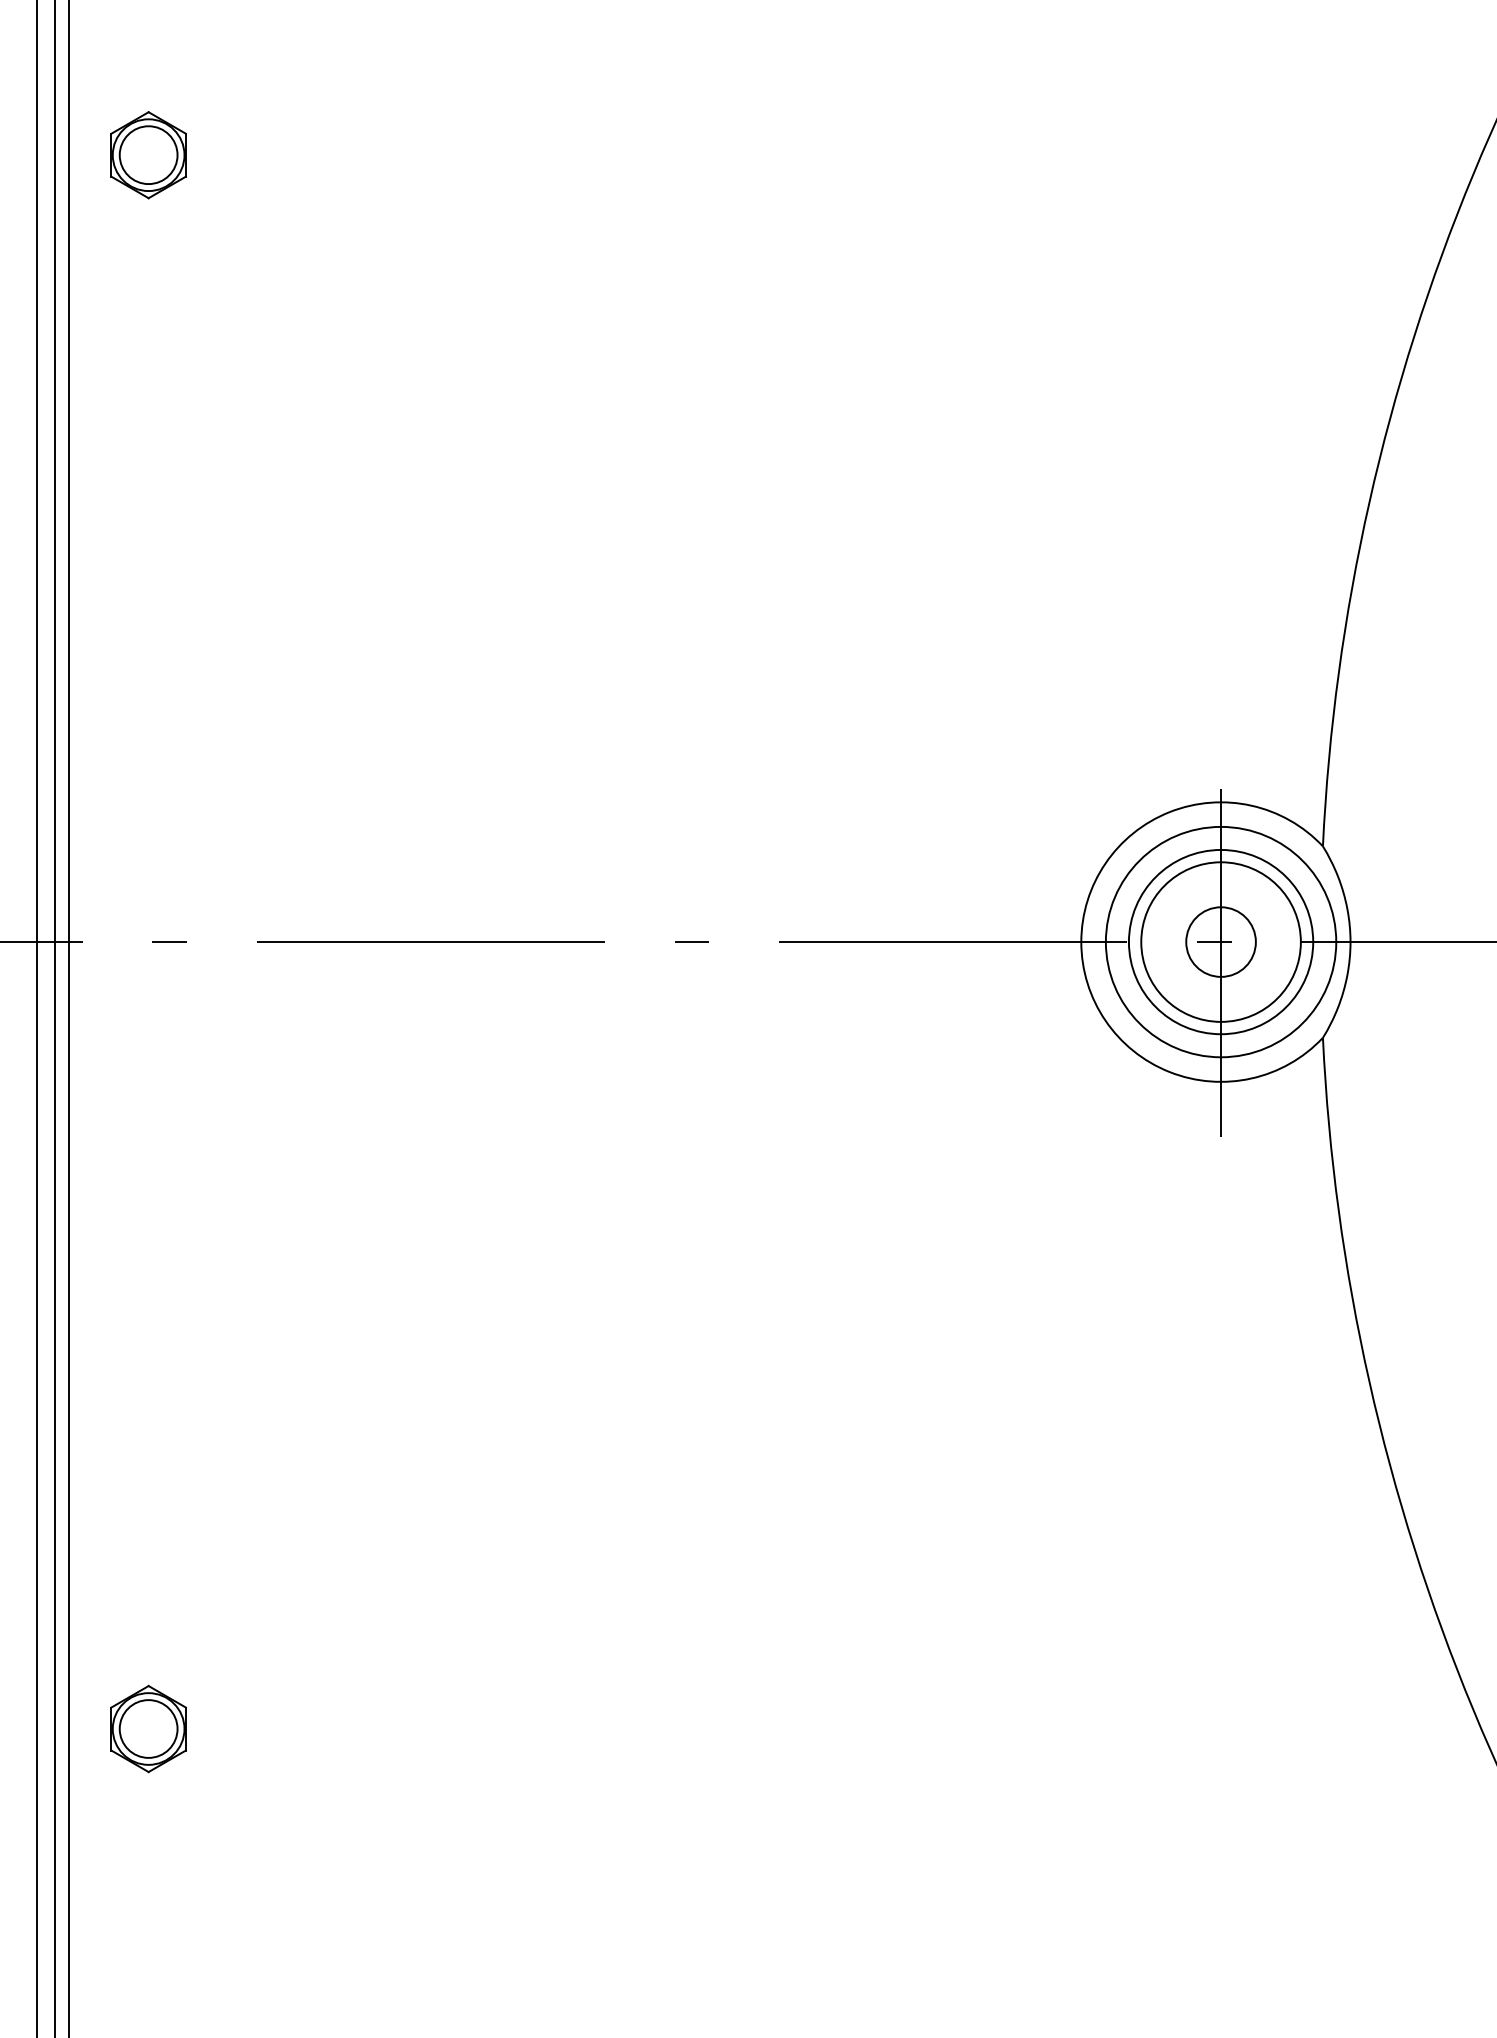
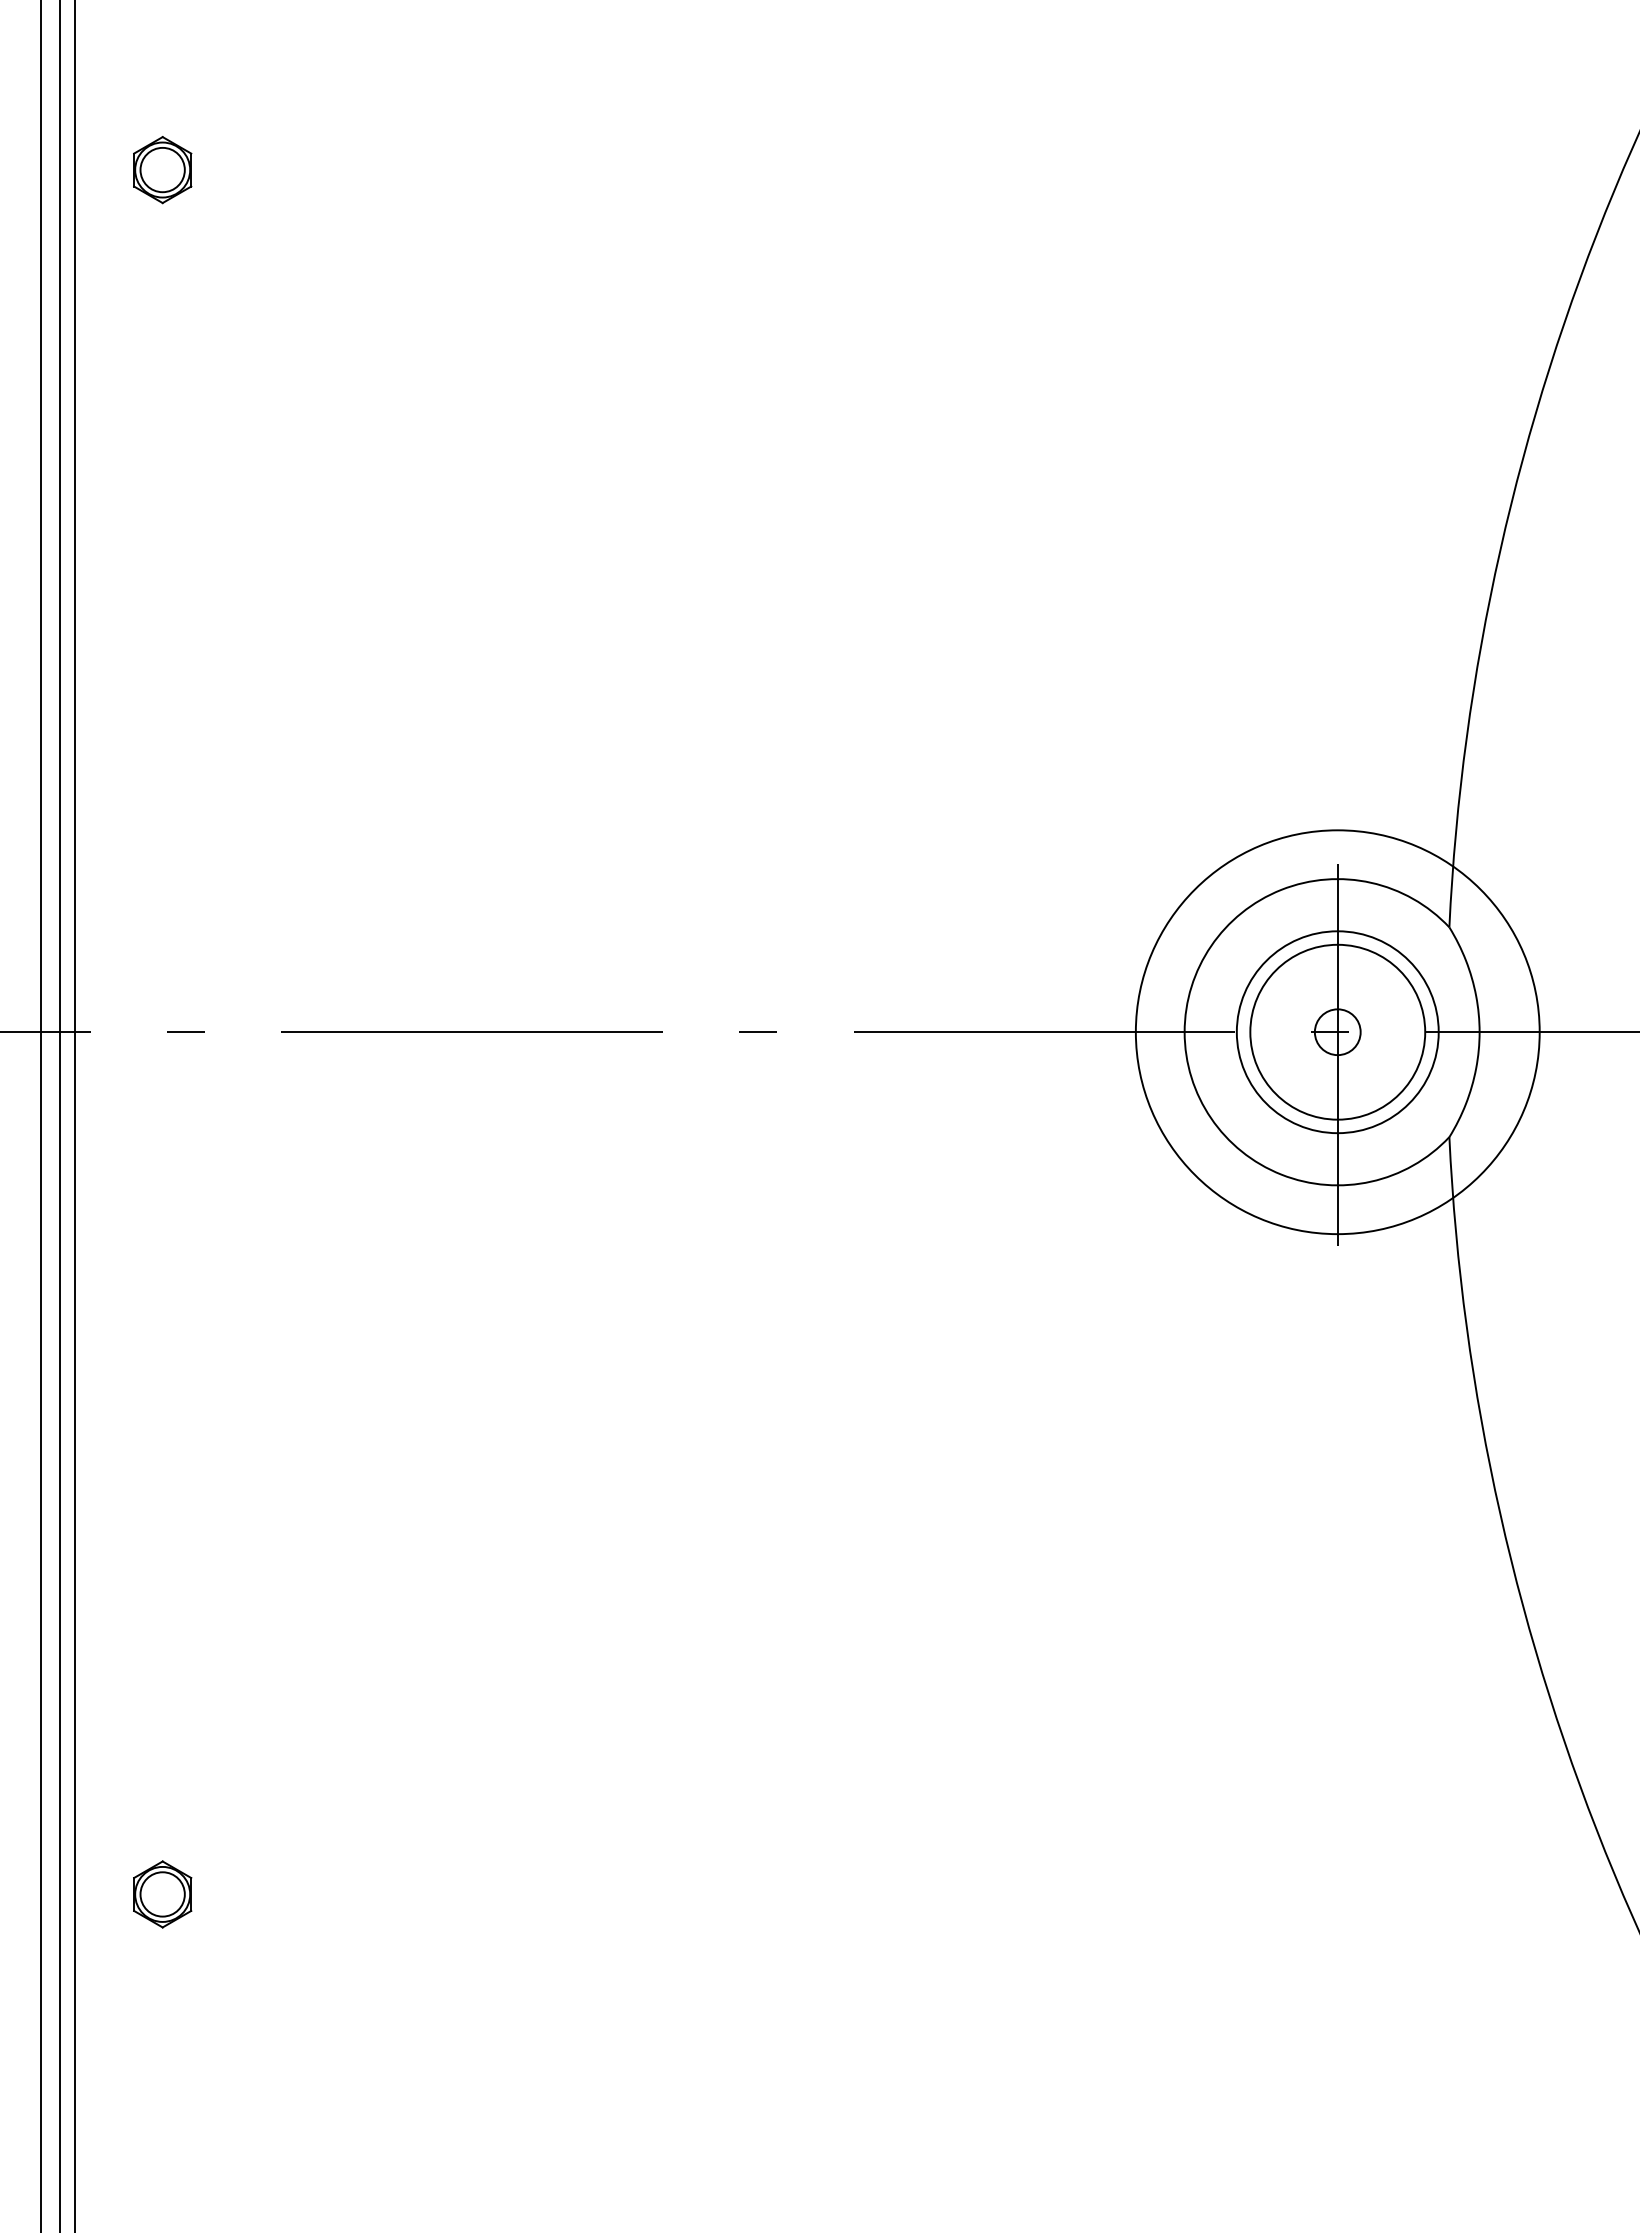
part: (148, 154) -> (162, 169), size x0.7
circle: (1220, 942) -> (1337, 1032), size x0.6
circle: (1220, 942) -> (1337, 1032), size x1.6
part: (148, 1729) -> (162, 1894), size x0.7

